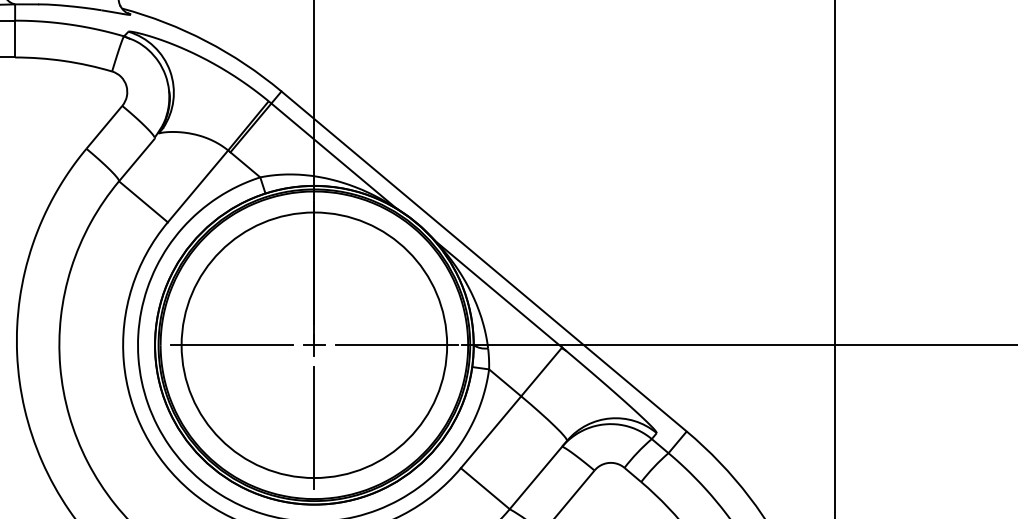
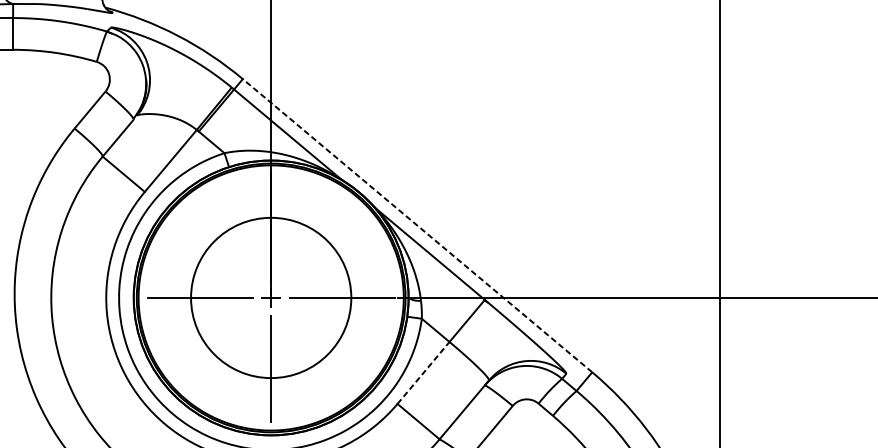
line: (483, 261) -> (417, 225), solid -> dashed
circle: (314, 345) -> (271, 298), size x0.7
line: (491, 432) -> (423, 373), solid -> dashed

